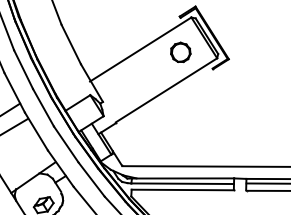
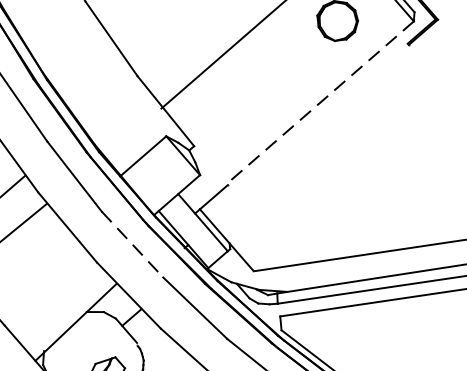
line: (166, 90) -> (320, 102), solid -> dashed
line: (66, 144) -> (133, 244), solid -> dashed

